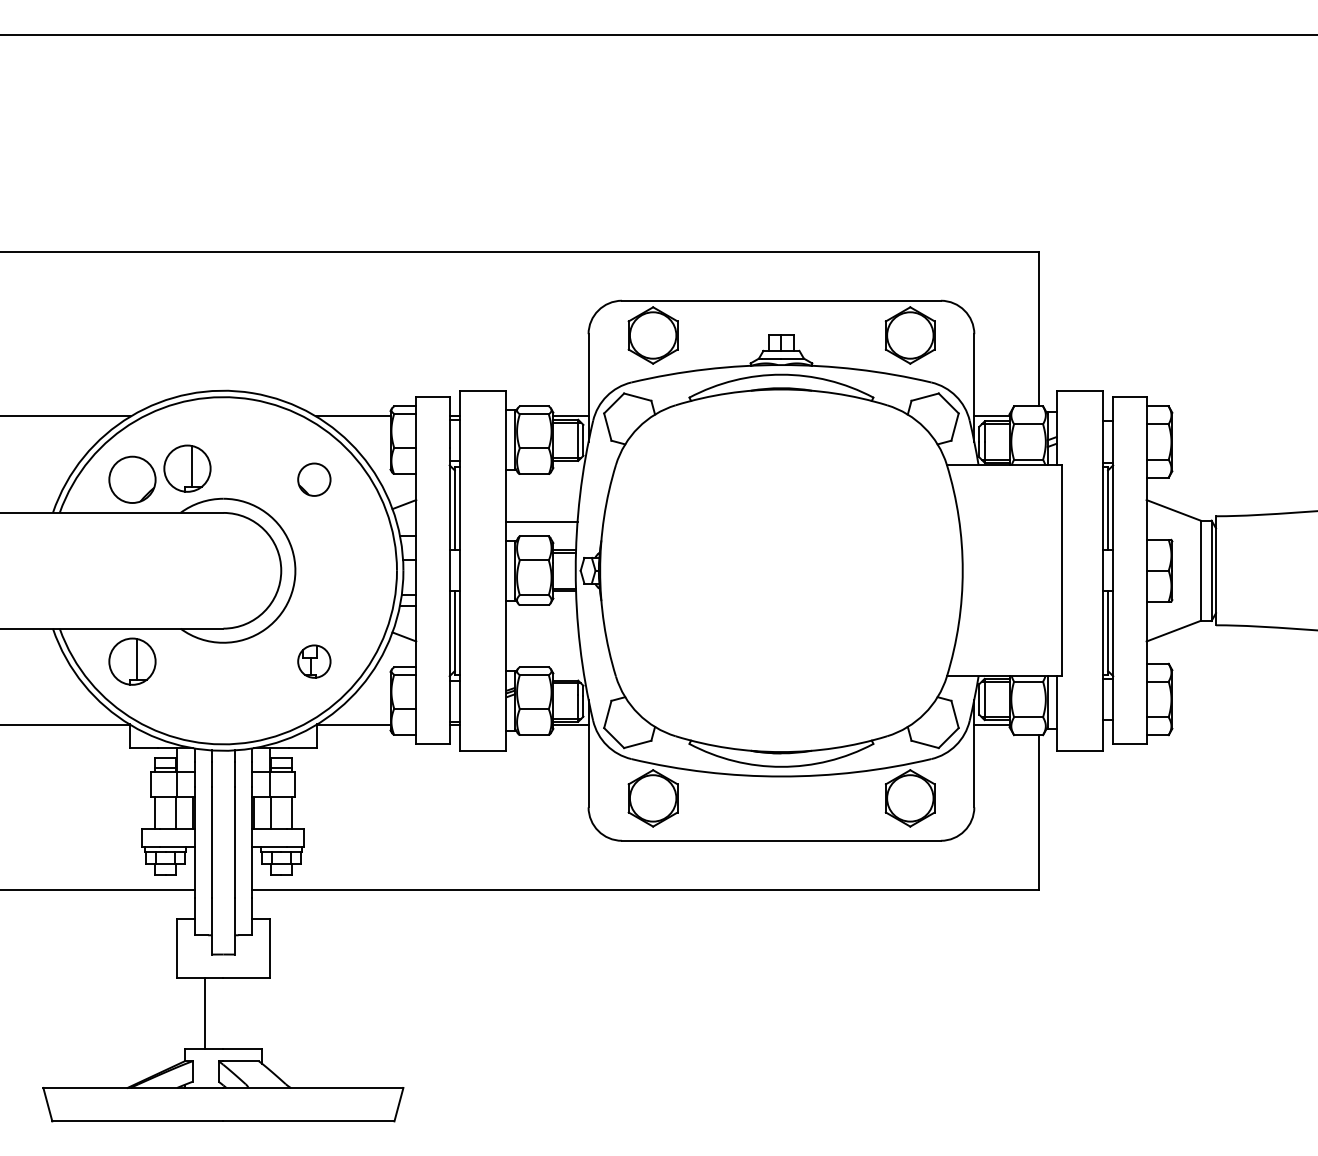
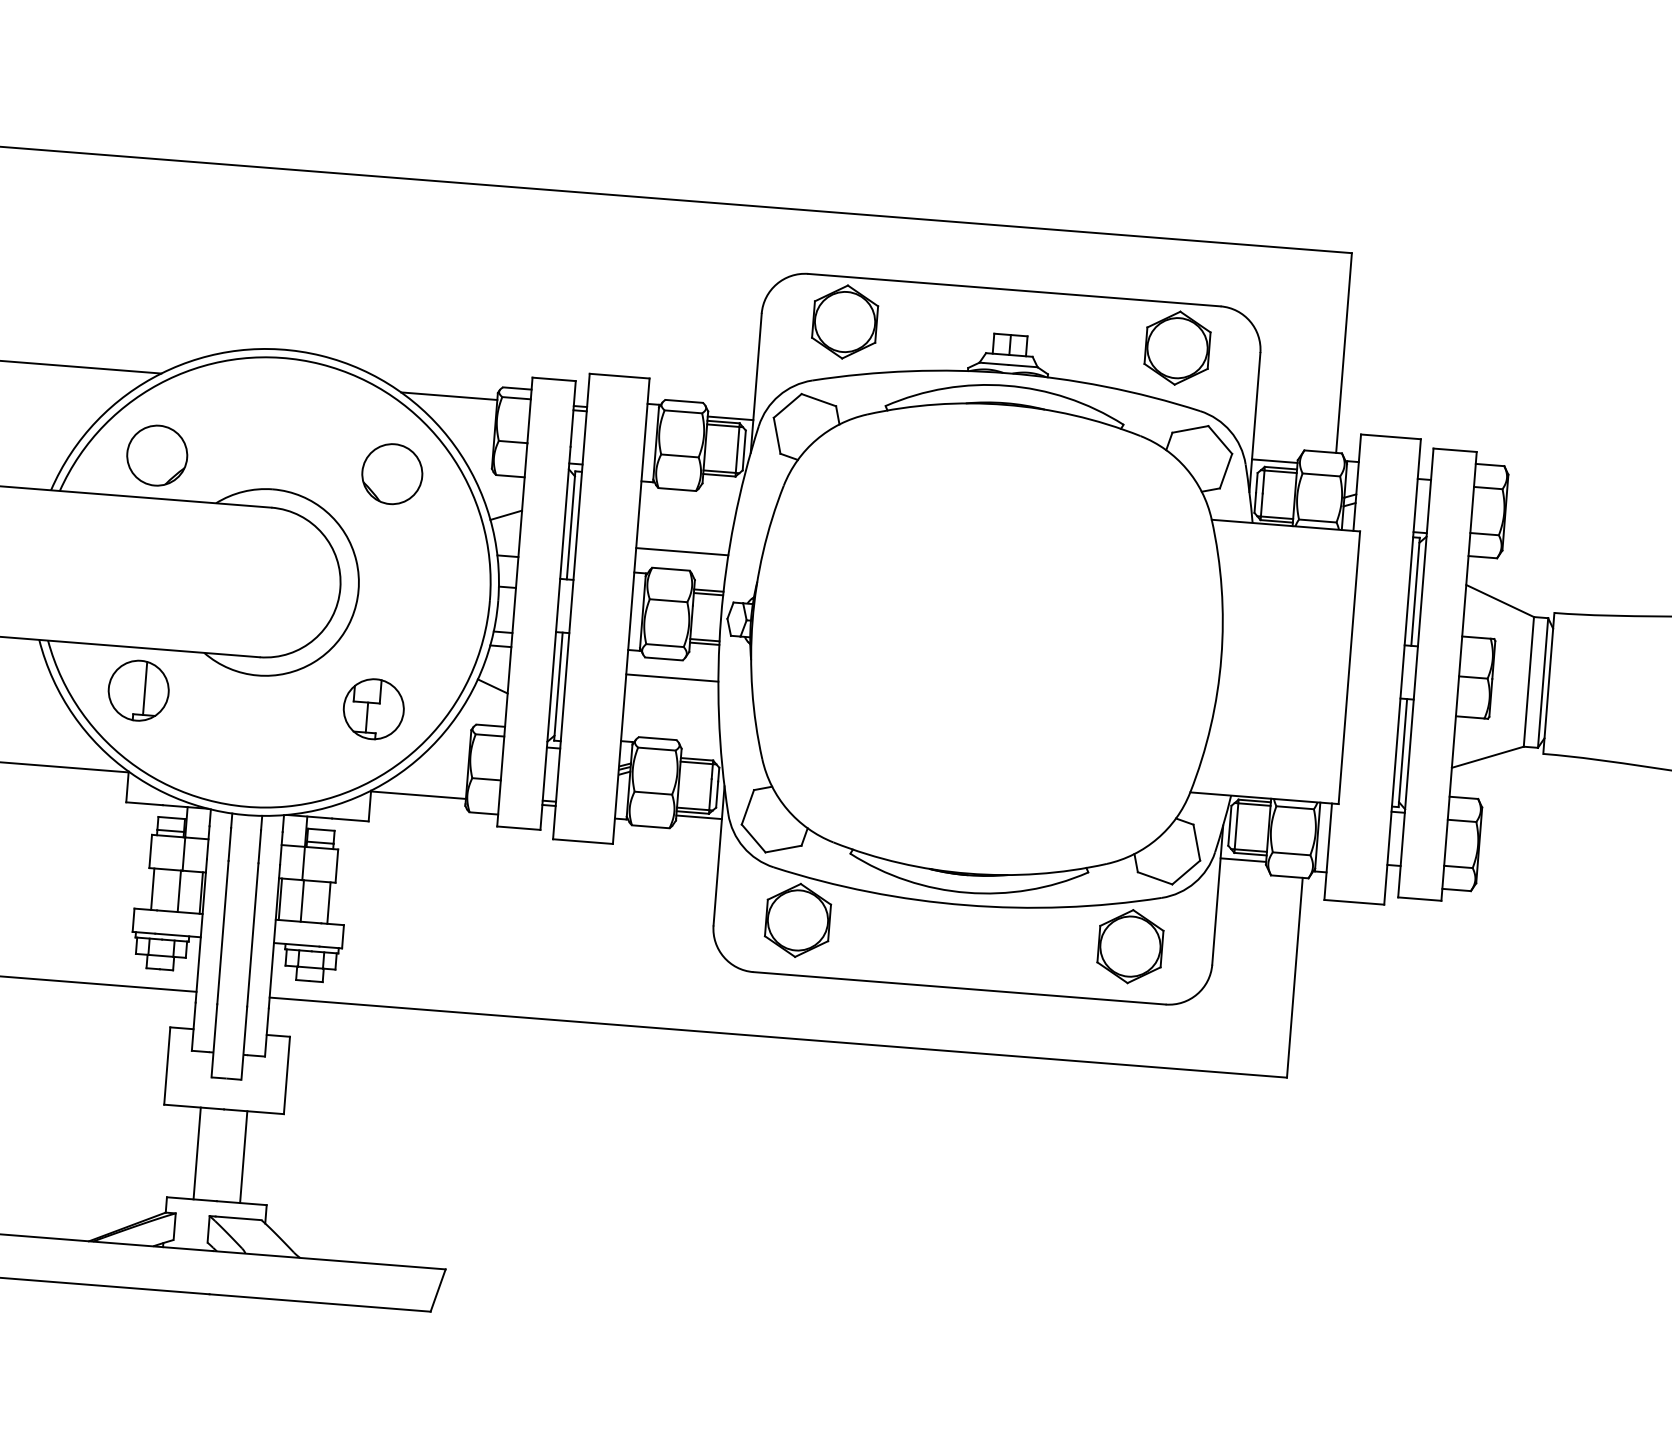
part: (187, 468) -> (229, 446), removed
part: (314, 479) -> (392, 473), size x1.43
line: (541, 619) -> (671, 677), added
part: (314, 661) -> (374, 709), size x1.43
line: (241, 1013) -> (243, 1156), added

